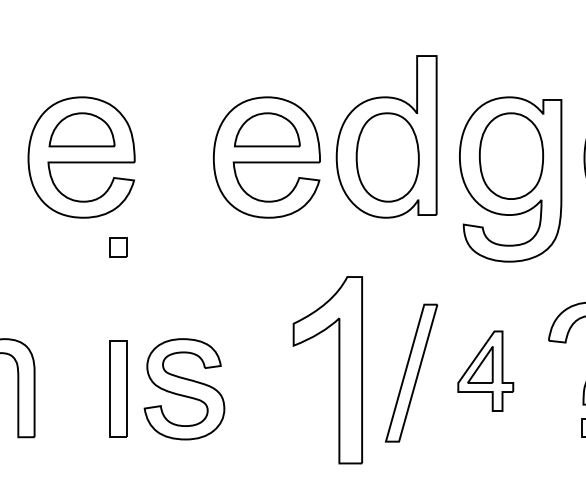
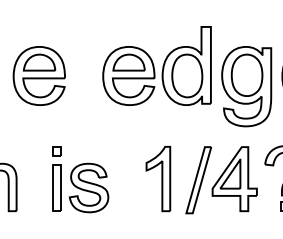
part: (117, 247) -> (56, 151), moved
part: (328, 371) -> (158, 179), size x0.71
part: (485, 371) -> (234, 179), size x1.67

